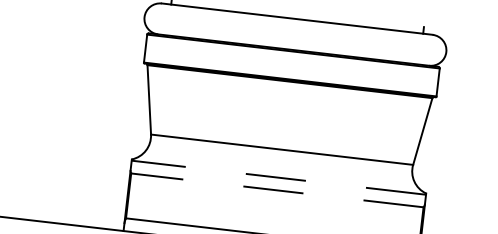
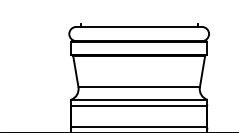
line: (277, 177) -> (138, 100), dashed -> solid
line: (277, 191) -> (139, 106), dashed -> solid

